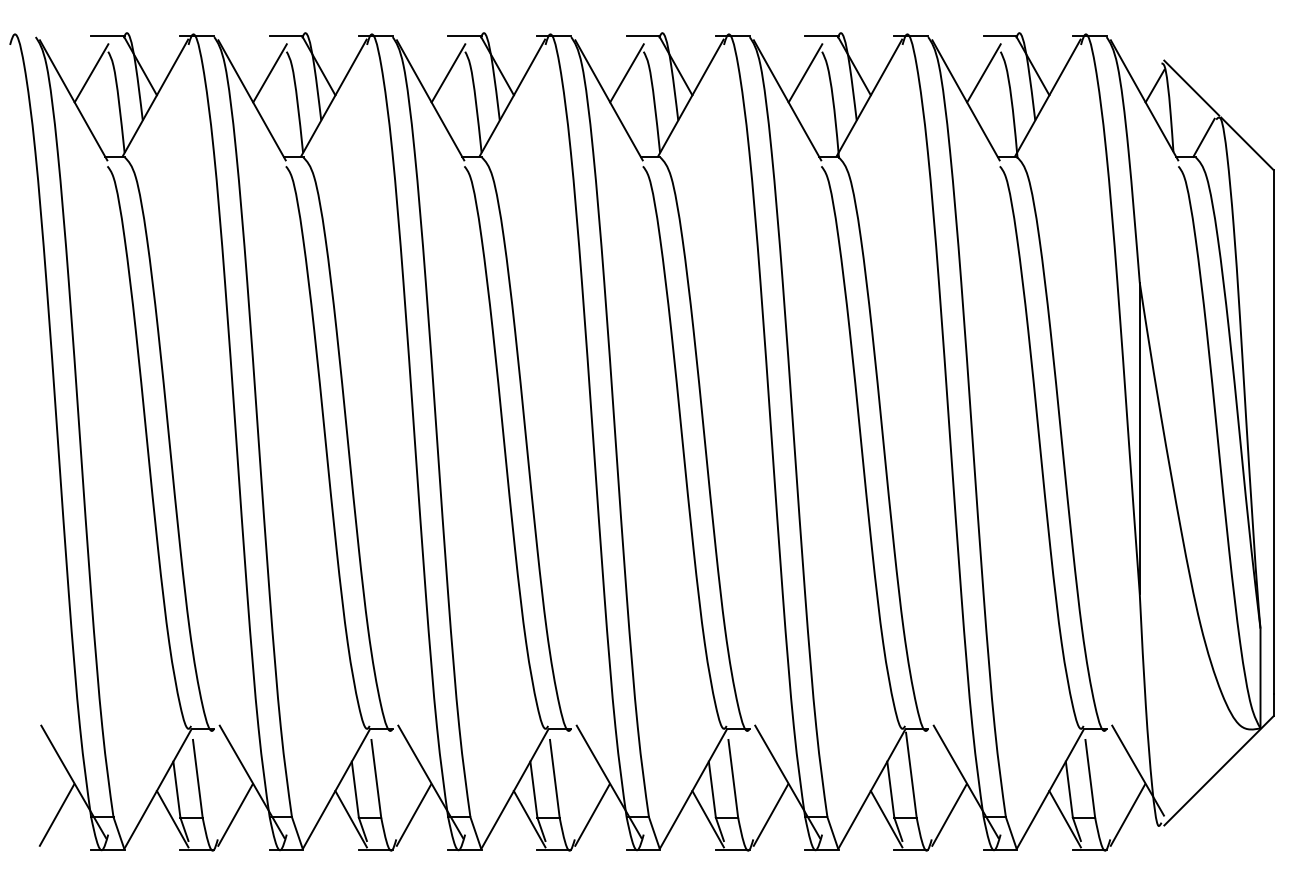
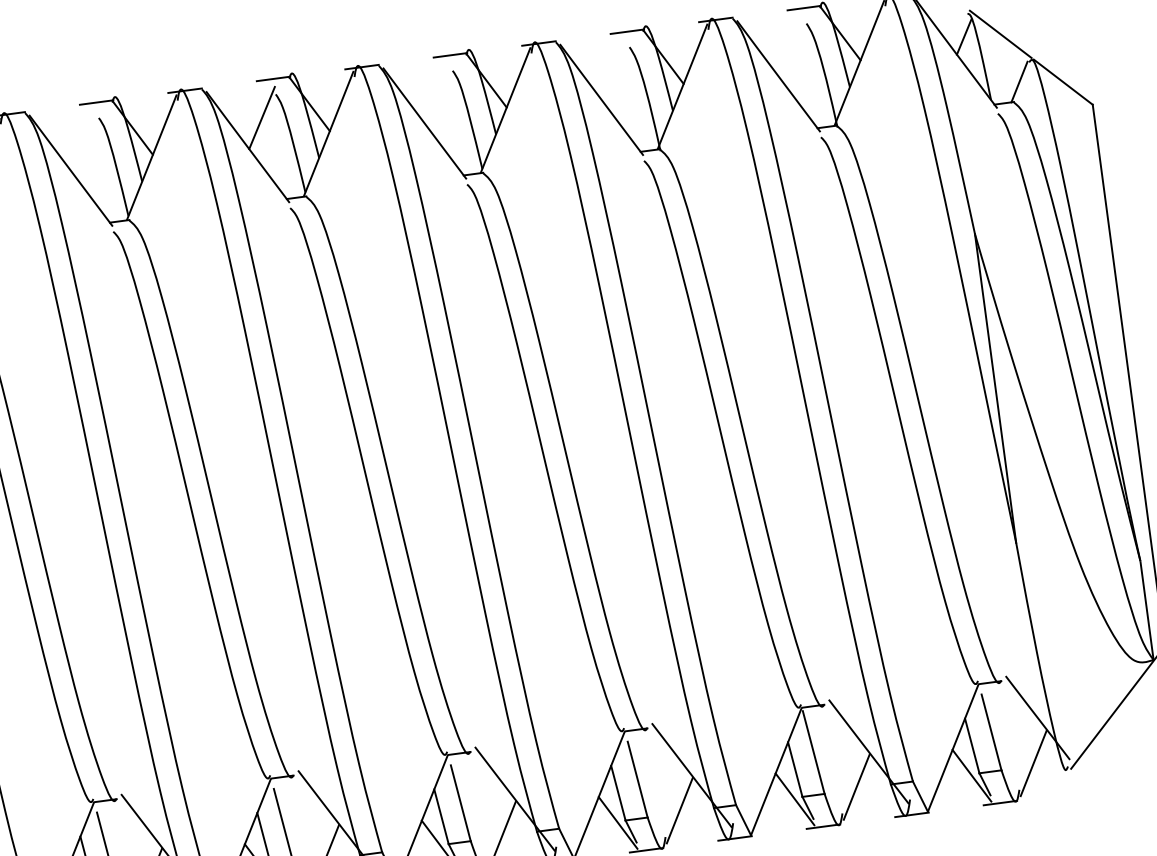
line: (269, 73) -> (84, 141), removed
line: (626, 73) -> (438, 94), removed
line: (805, 73) -> (615, 70), removed
line: (983, 73) -> (792, 47), removed

